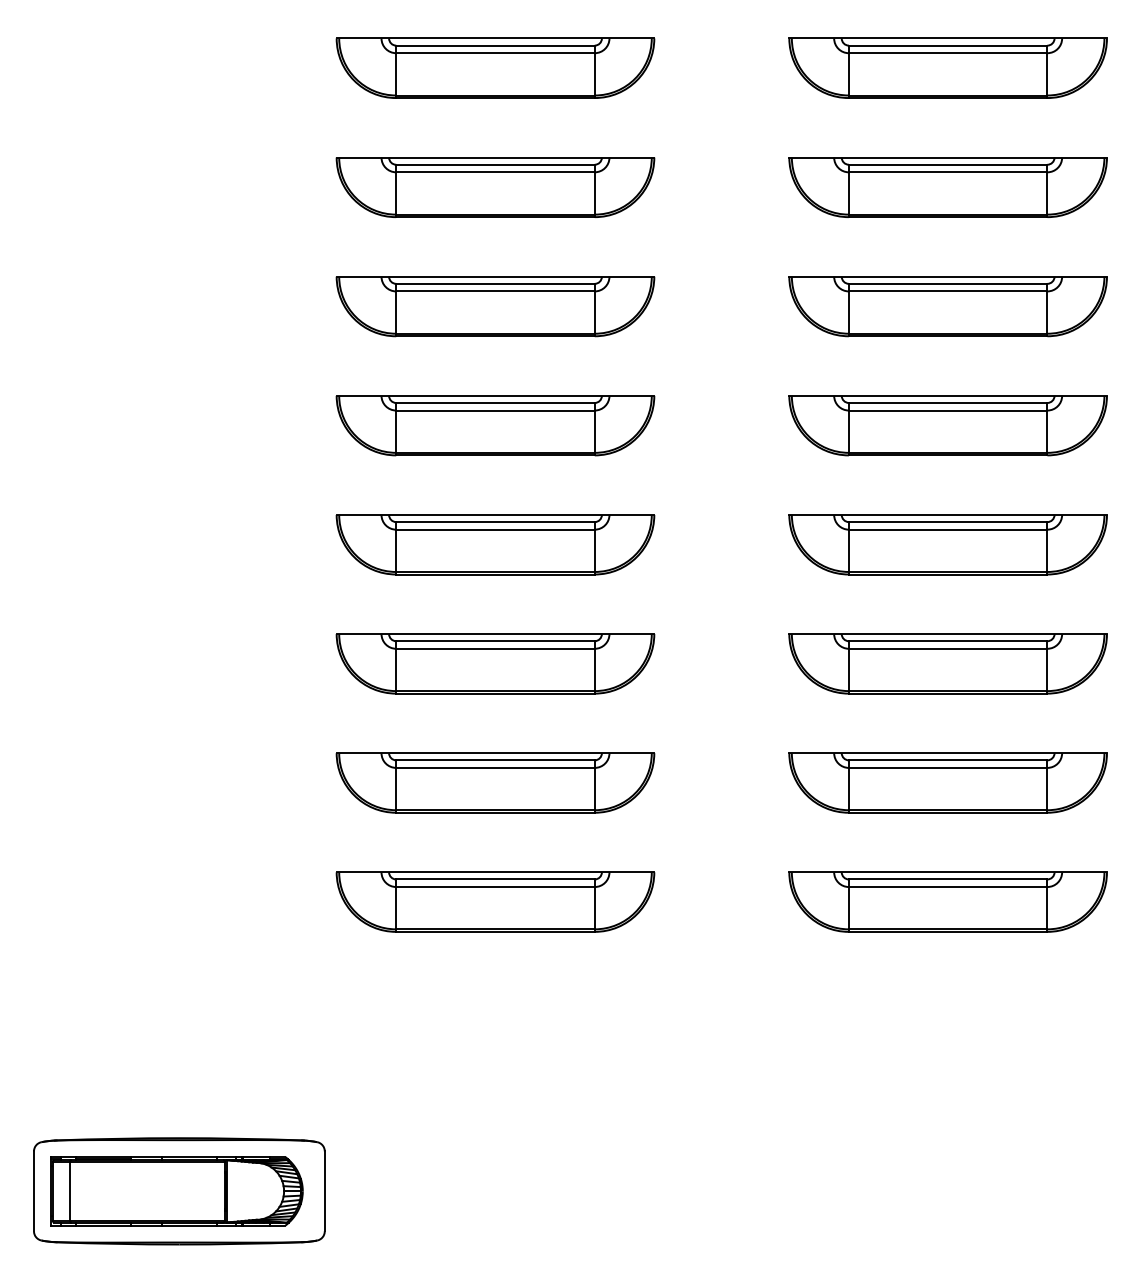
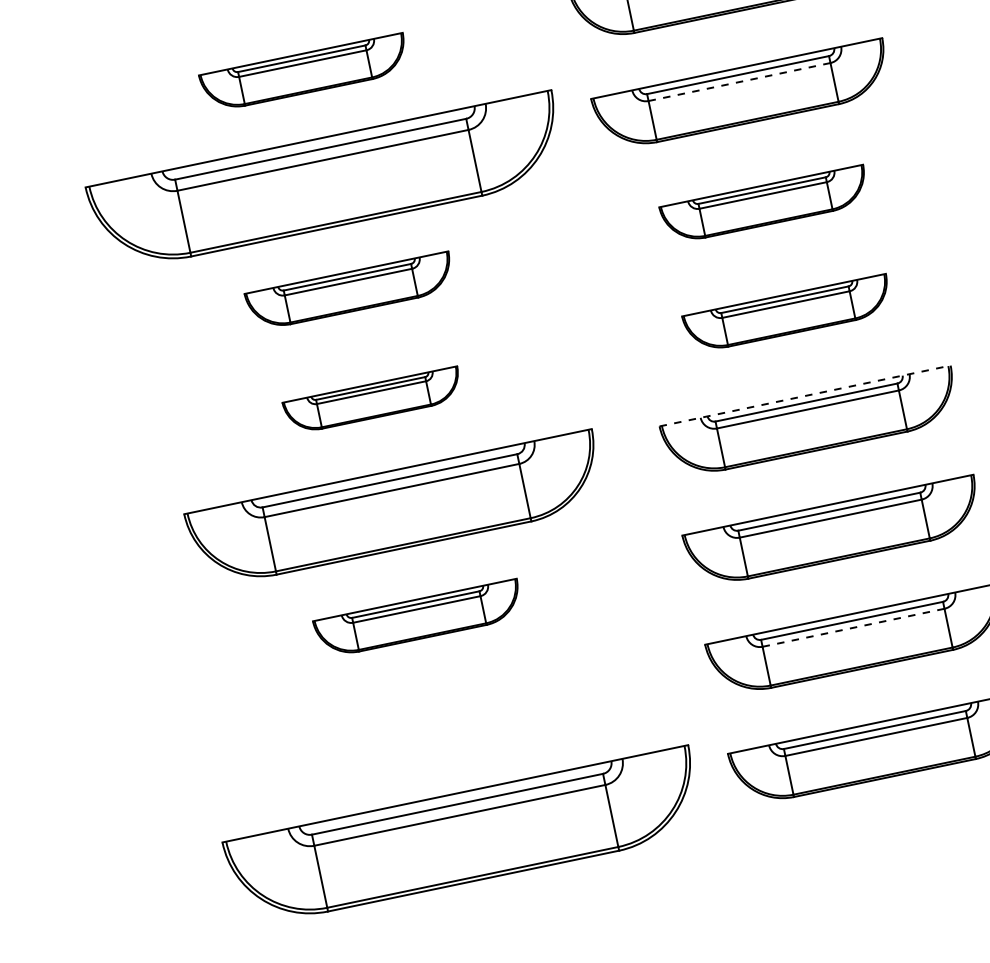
part: (495, 67) -> (304, 72), size x0.7
line: (948, 172) -> (739, 82), solid -> dashed
part: (495, 187) -> (327, 182), size x1.6
part: (495, 306) -> (350, 291), size x0.7
part: (947, 306) -> (764, 205), size x0.7
part: (495, 425) -> (373, 400), size x0.6
part: (947, 425) -> (787, 314), size x0.7
line: (948, 514) -> (805, 395), solid -> dashed
part: (495, 544) -> (396, 509), size x1.4
part: (495, 663) -> (418, 618), size x0.7
line: (948, 767) -> (853, 627), solid -> dashed
part: (495, 782) -> (441, 727), removed
part: (495, 901) -> (464, 836), size x1.6

